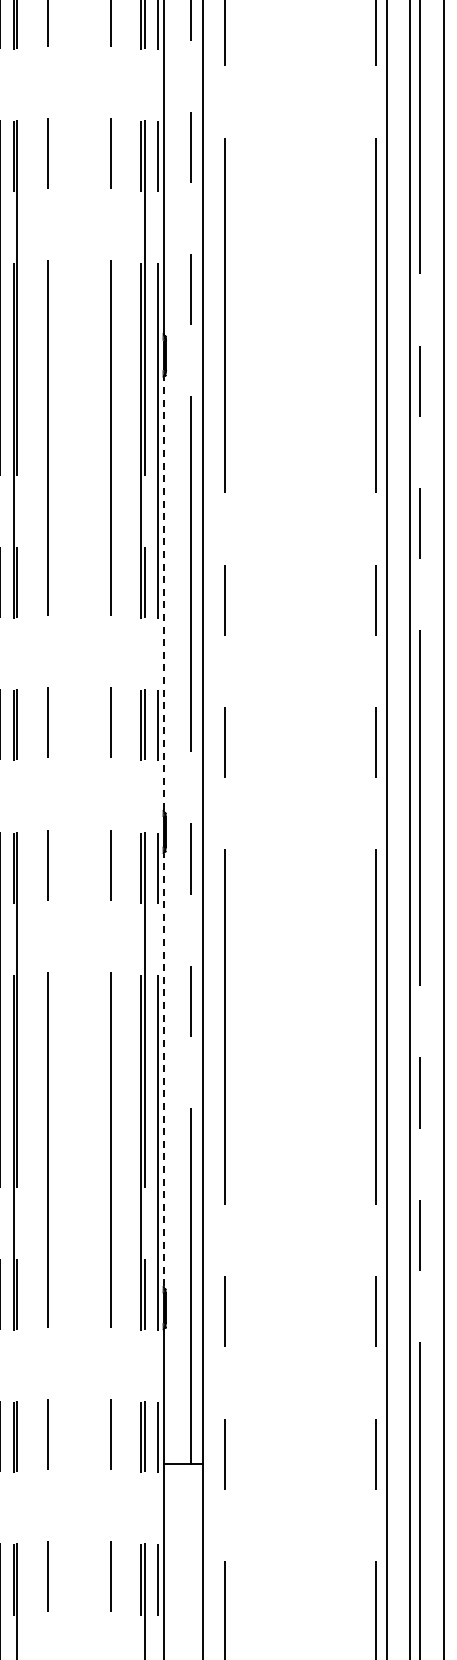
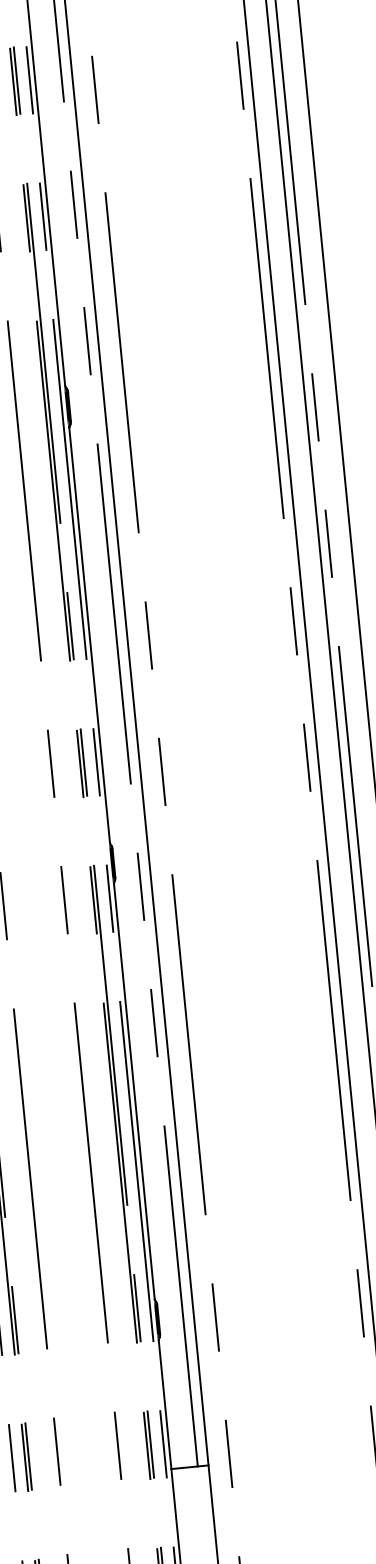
line: (163, 593) -> (89, 634), dashed -> solid
line: (163, 1069) -> (134, 1091), dashed -> solid

